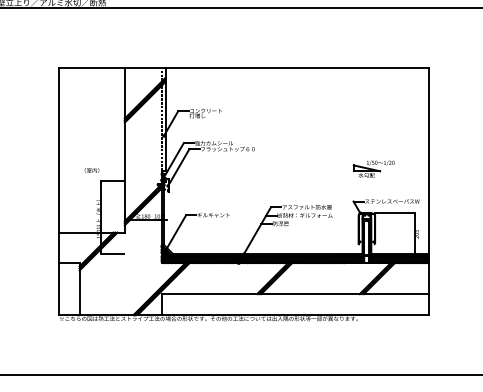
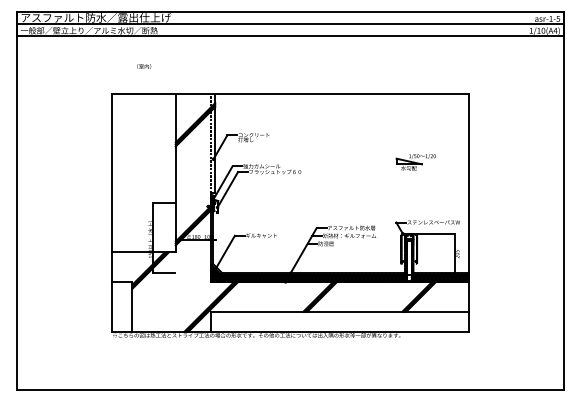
part: (373, 169) -> (415, 162), moved
text: (92, 170) -> (144, 66), moved

